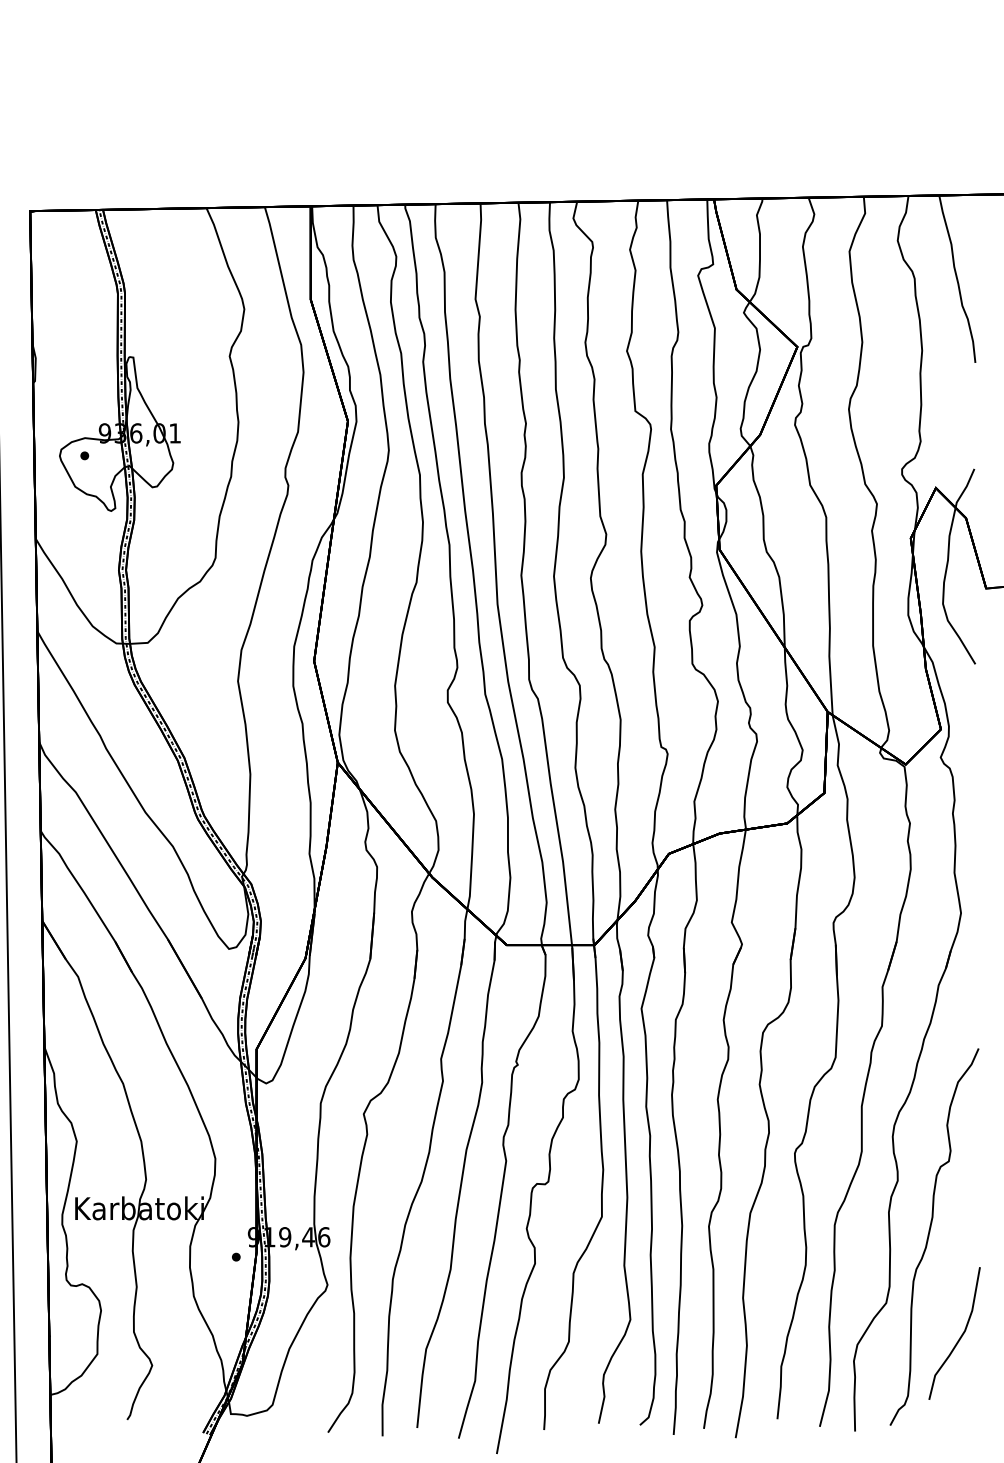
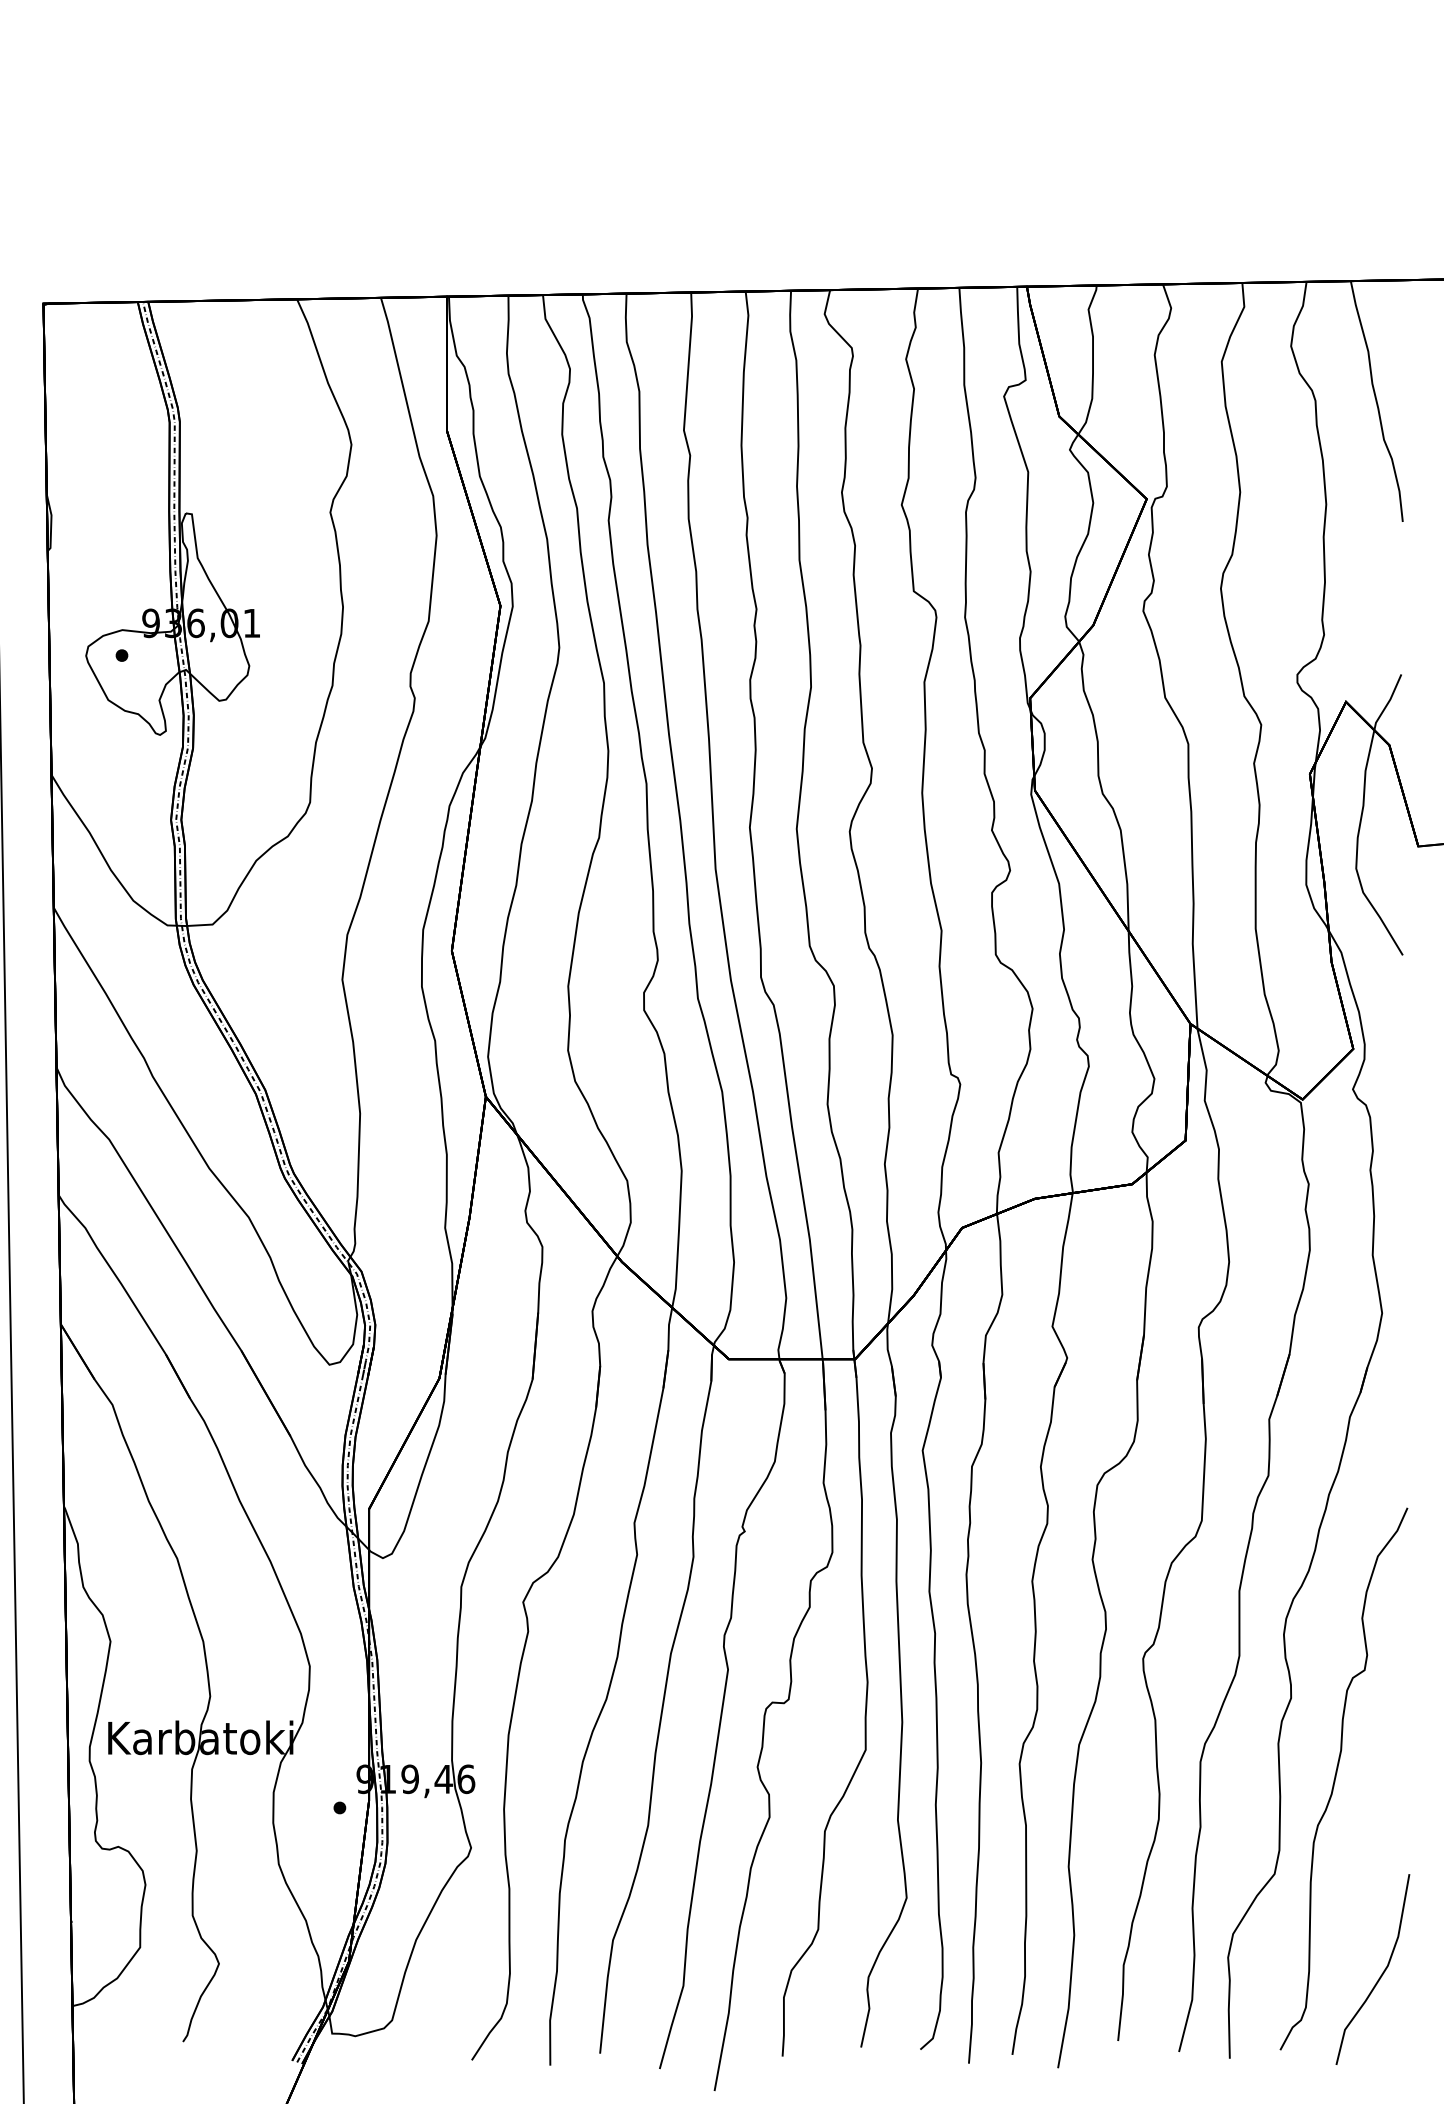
curve: (959, 1337) -> (1379, 1975), moved

